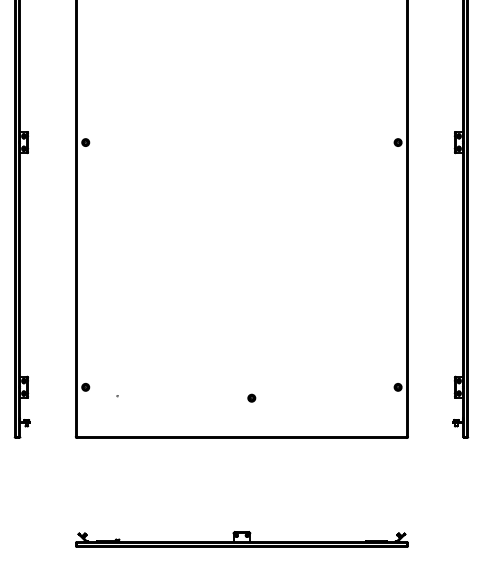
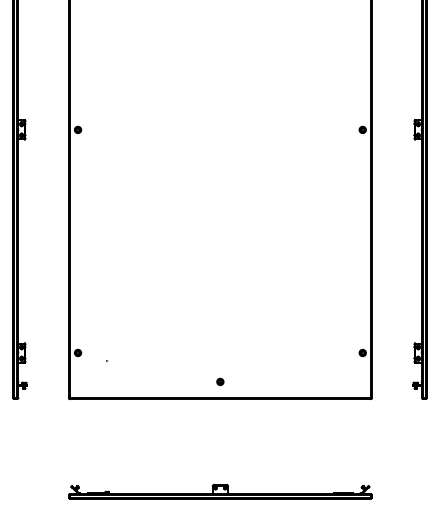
part: (251, 397) -> (220, 381), moved

